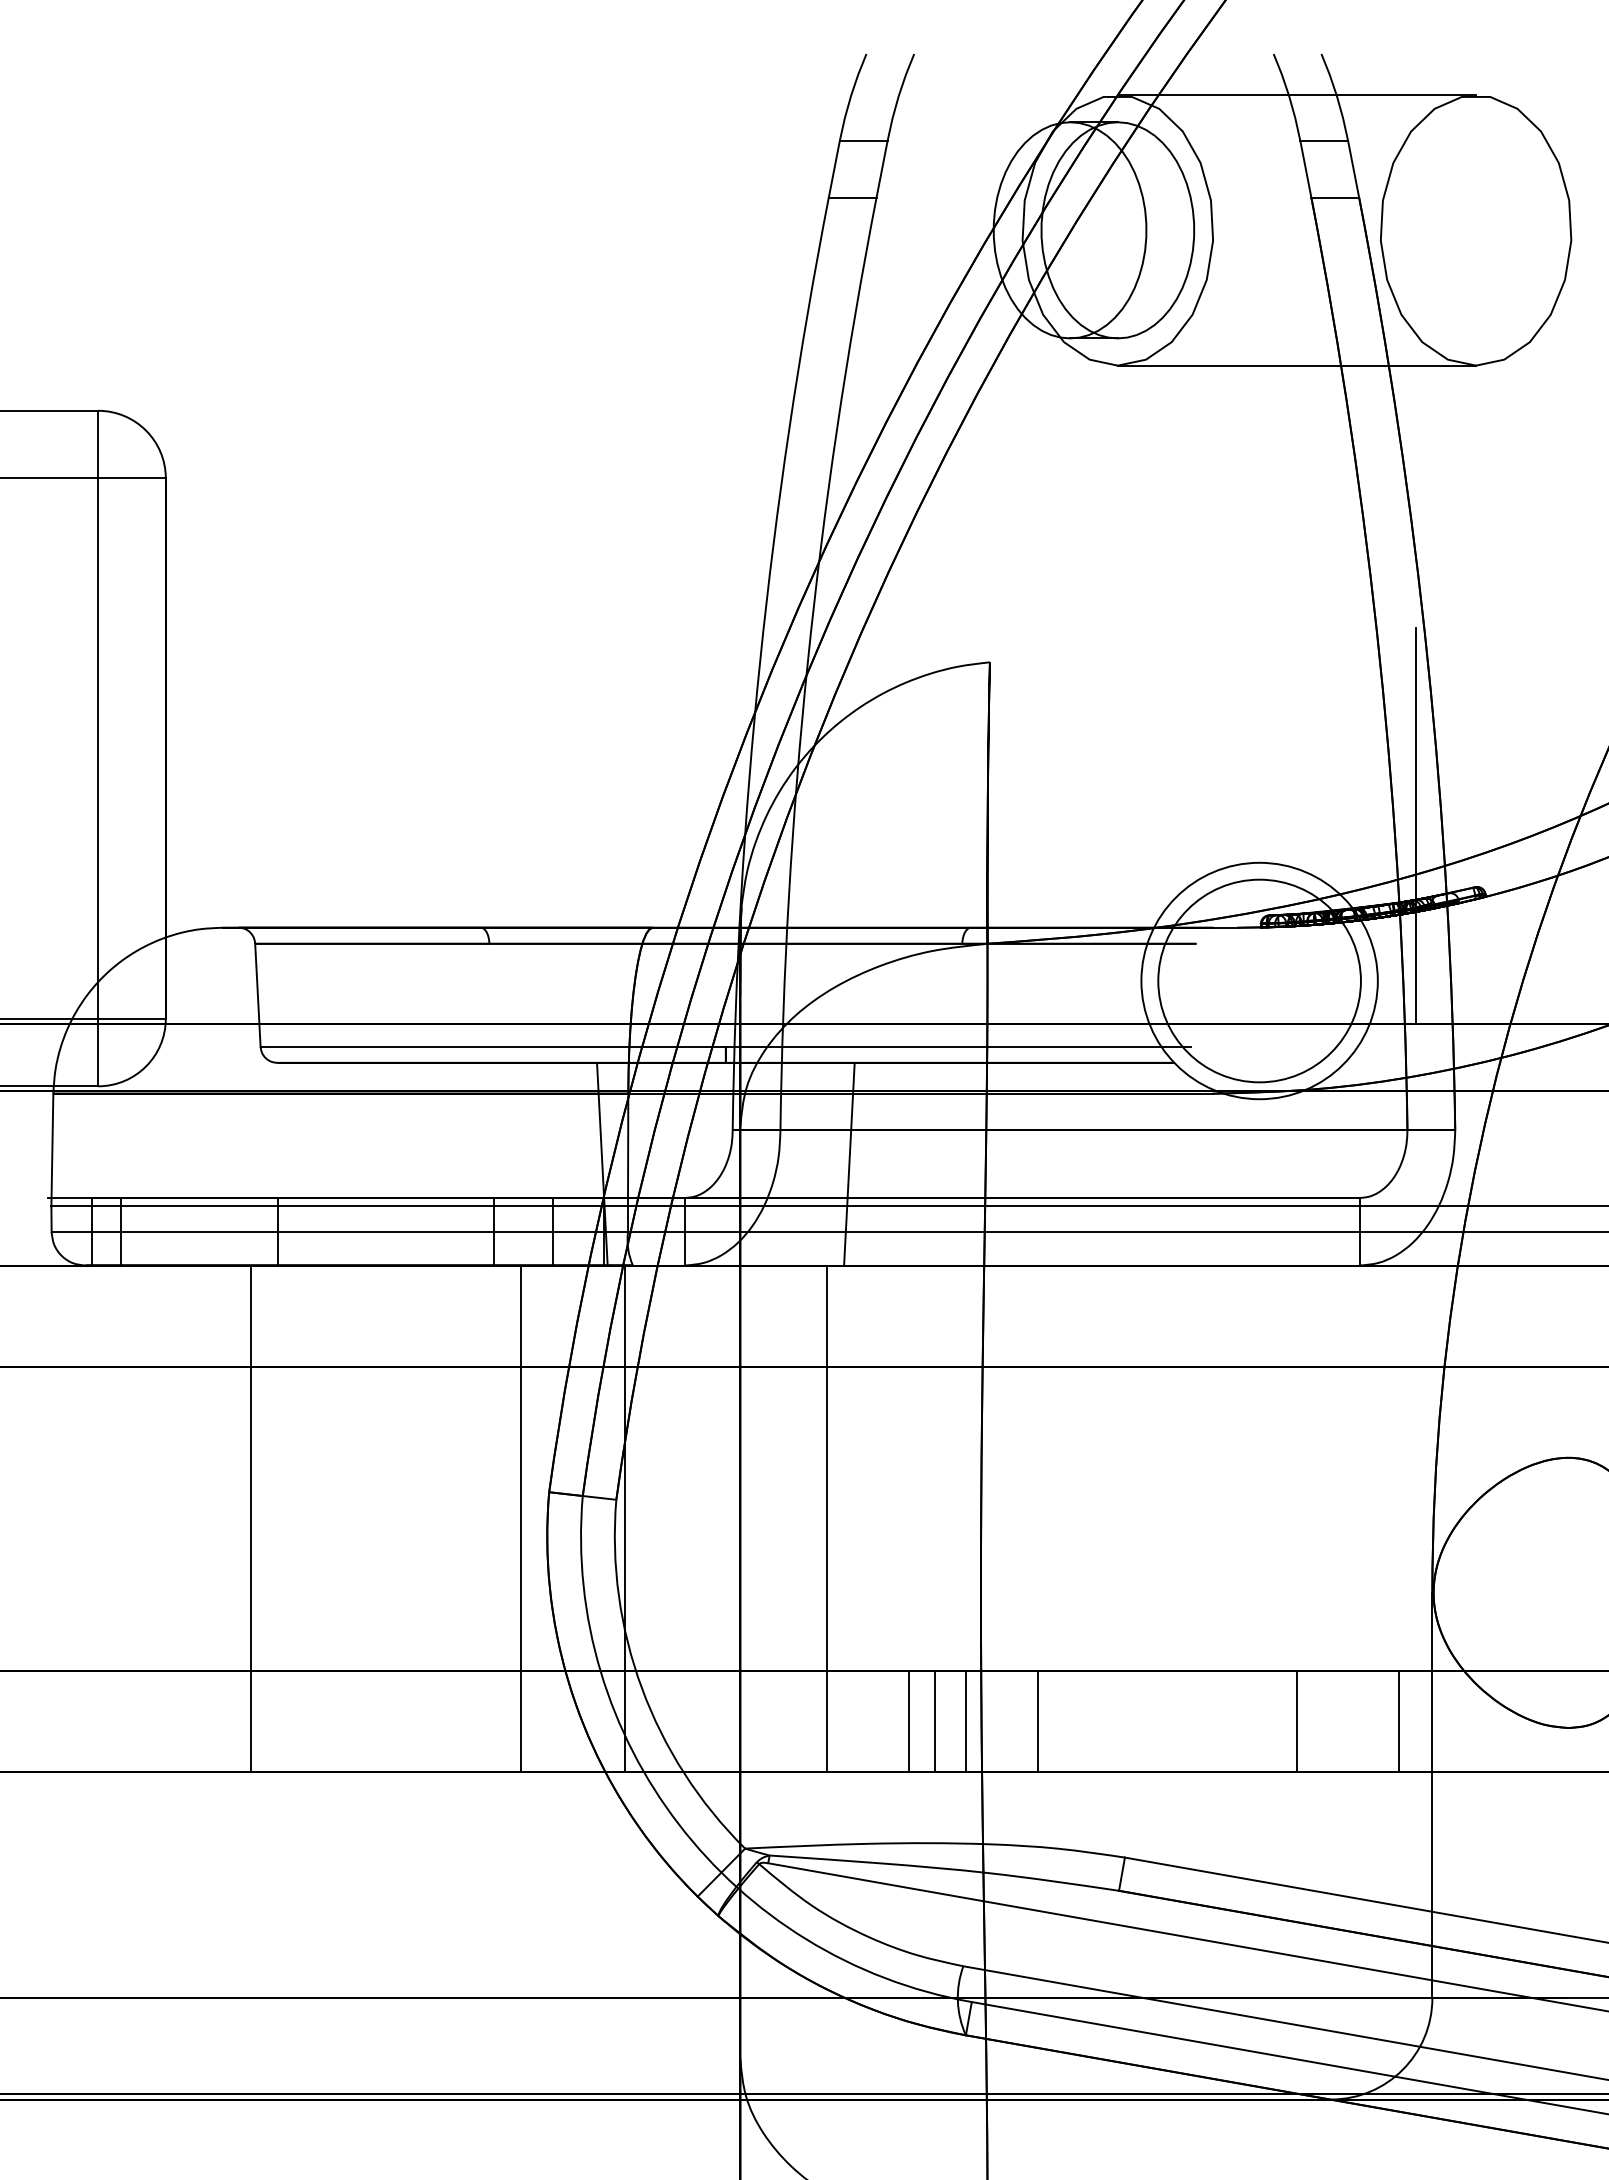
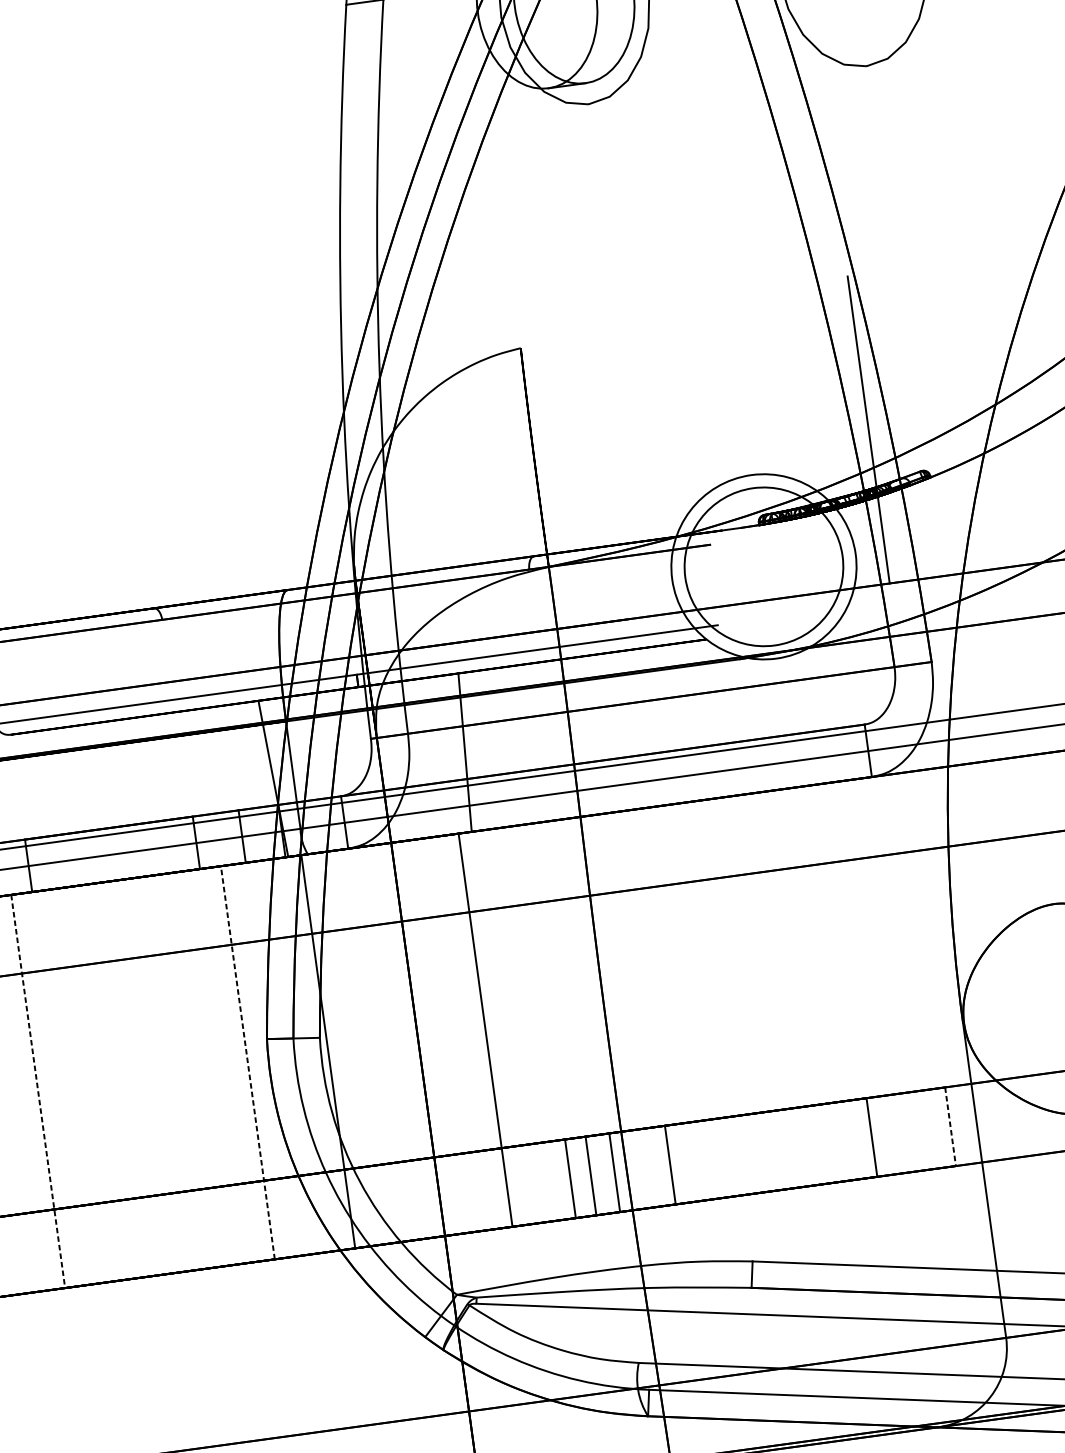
line: (1296, 365) -> (727, 85), removed
line: (520, 1518) -> (247, 1062), solid -> dashed
line: (250, 1519) -> (38, 1092), solid -> dashed
line: (1398, 1721) -> (950, 1126), solid -> dashed

